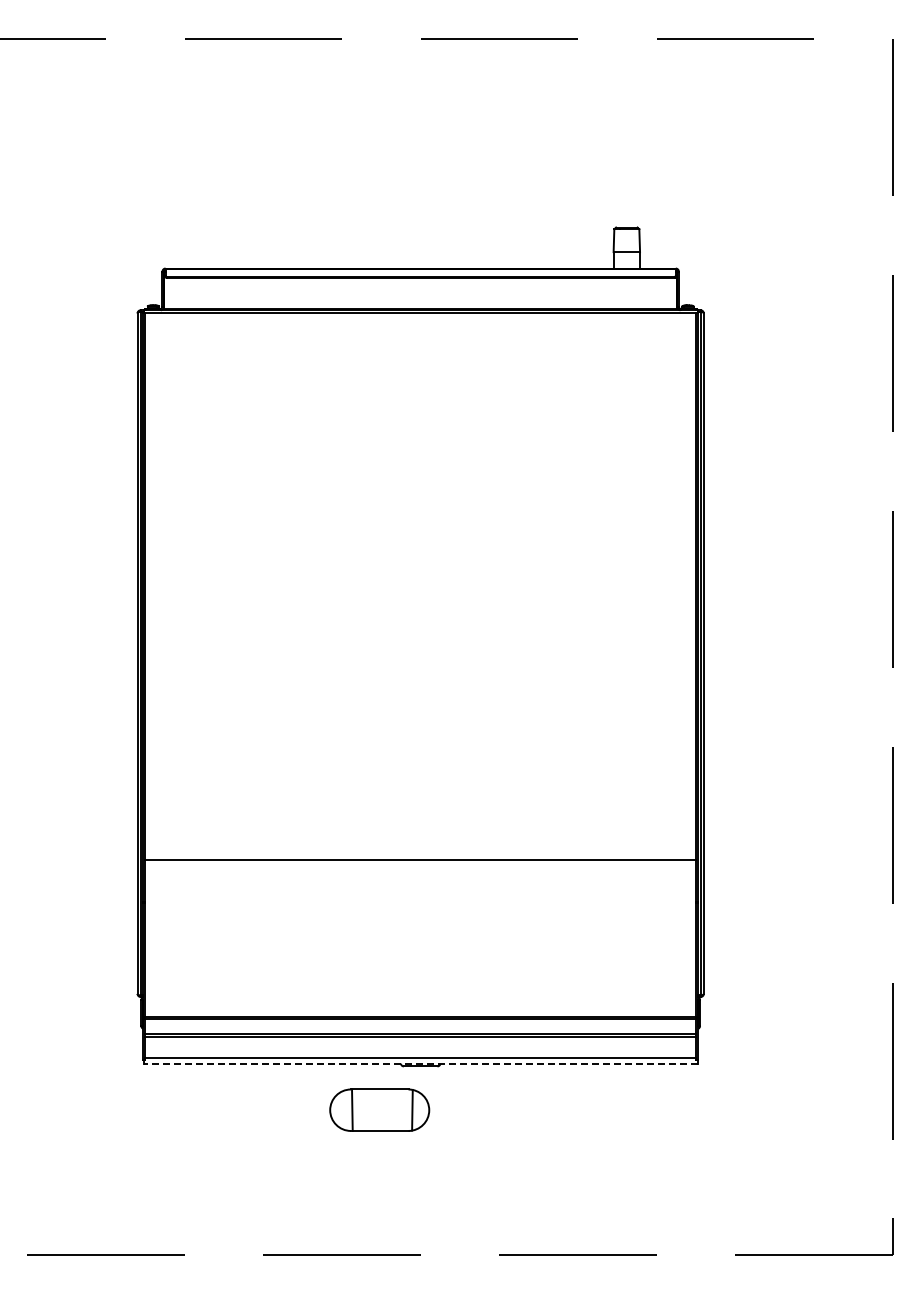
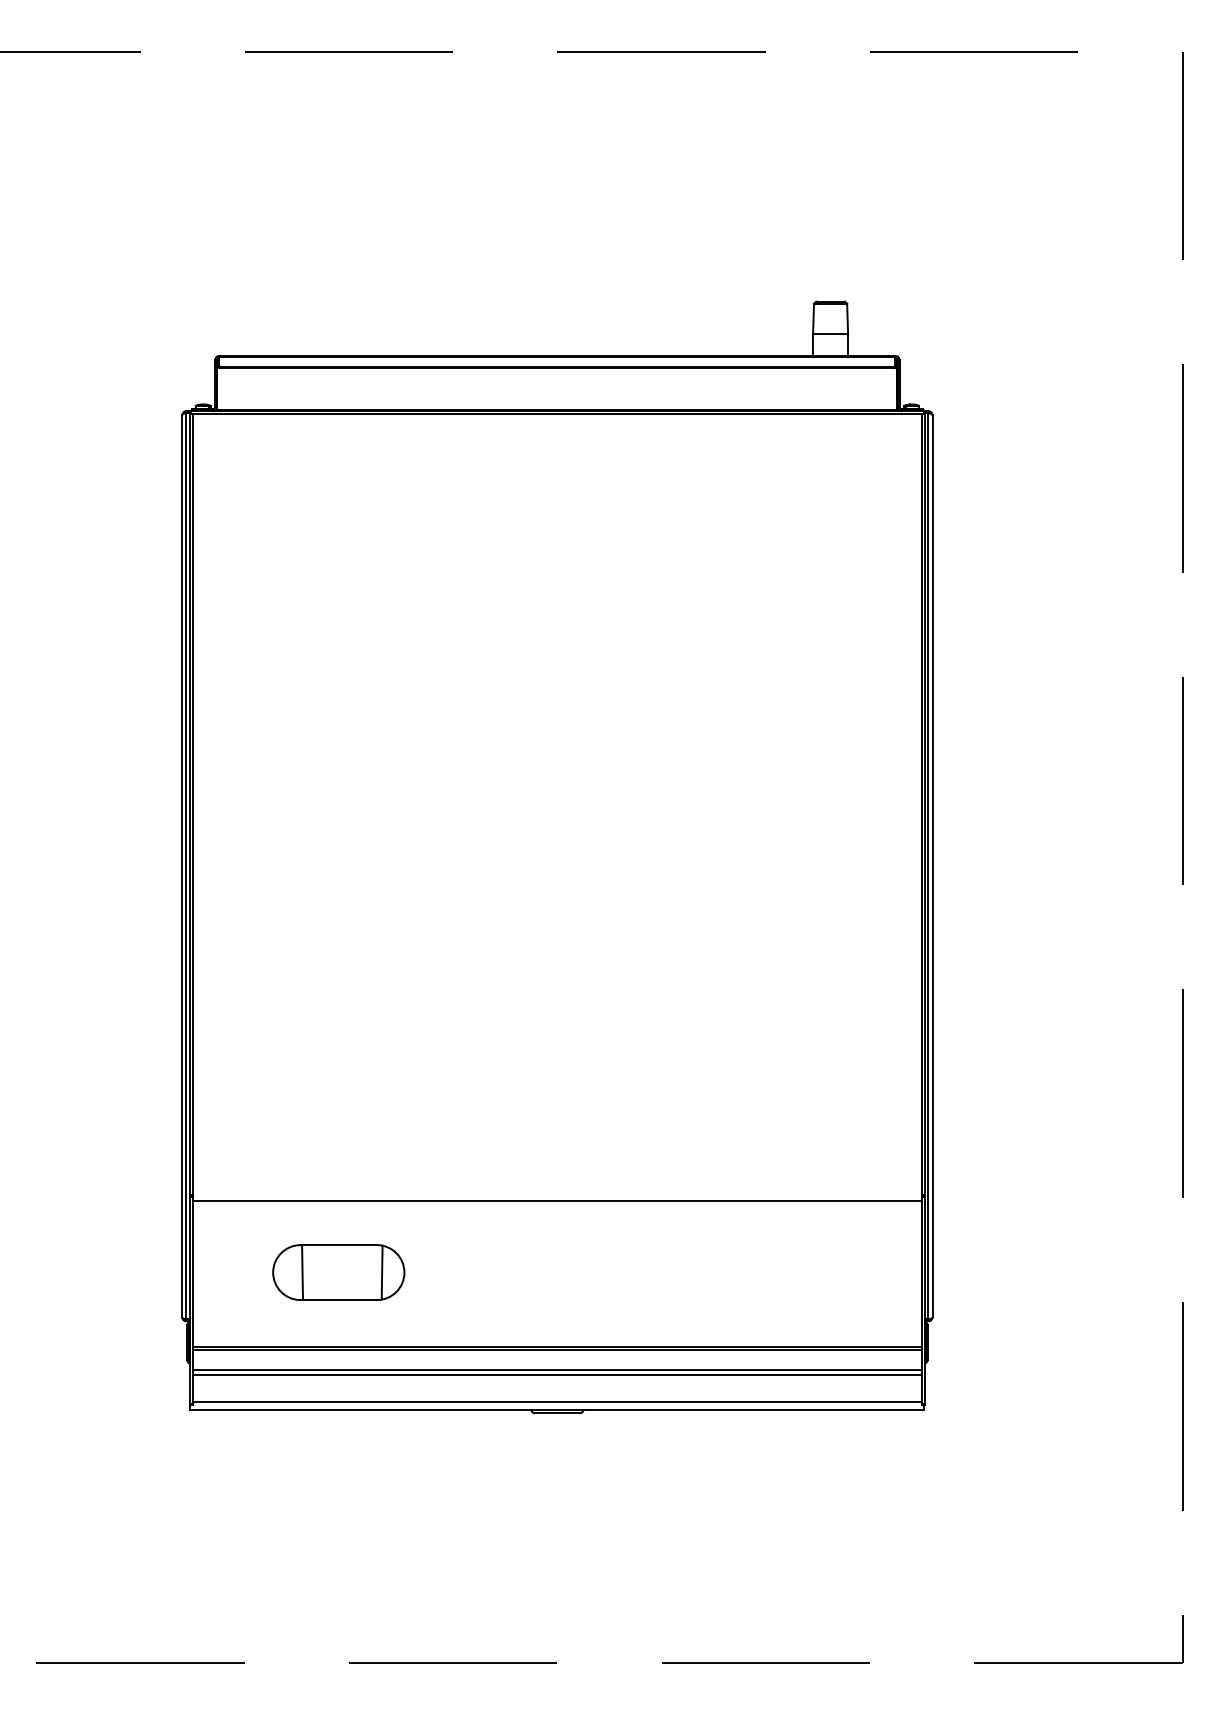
line: (420, 860) -> (557, 1201), moved
line: (420, 1063) -> (557, 1409), dashed -> solid
part: (379, 1109) -> (338, 1271), moved

